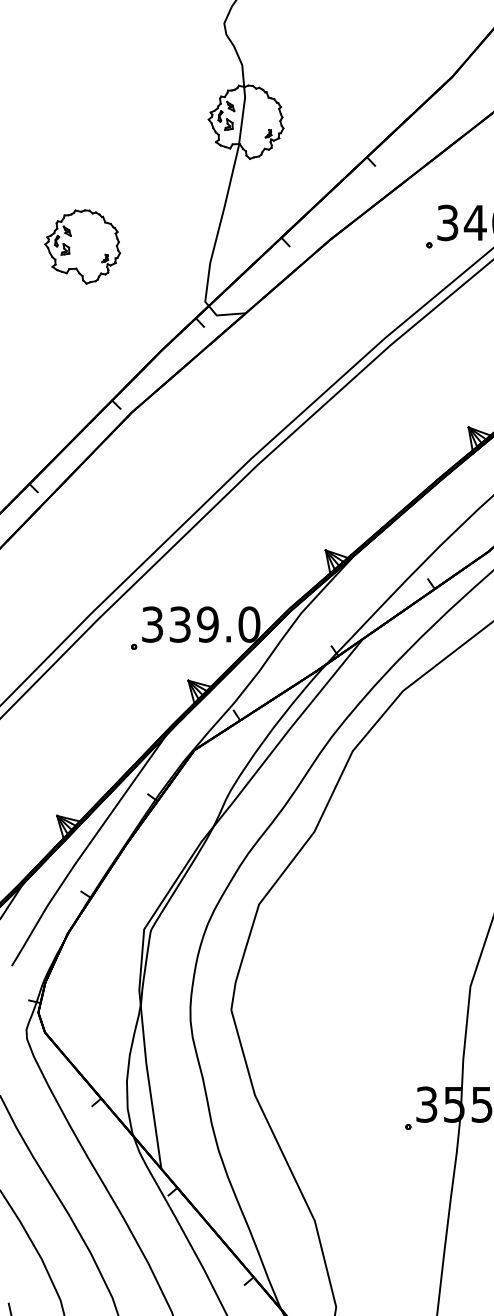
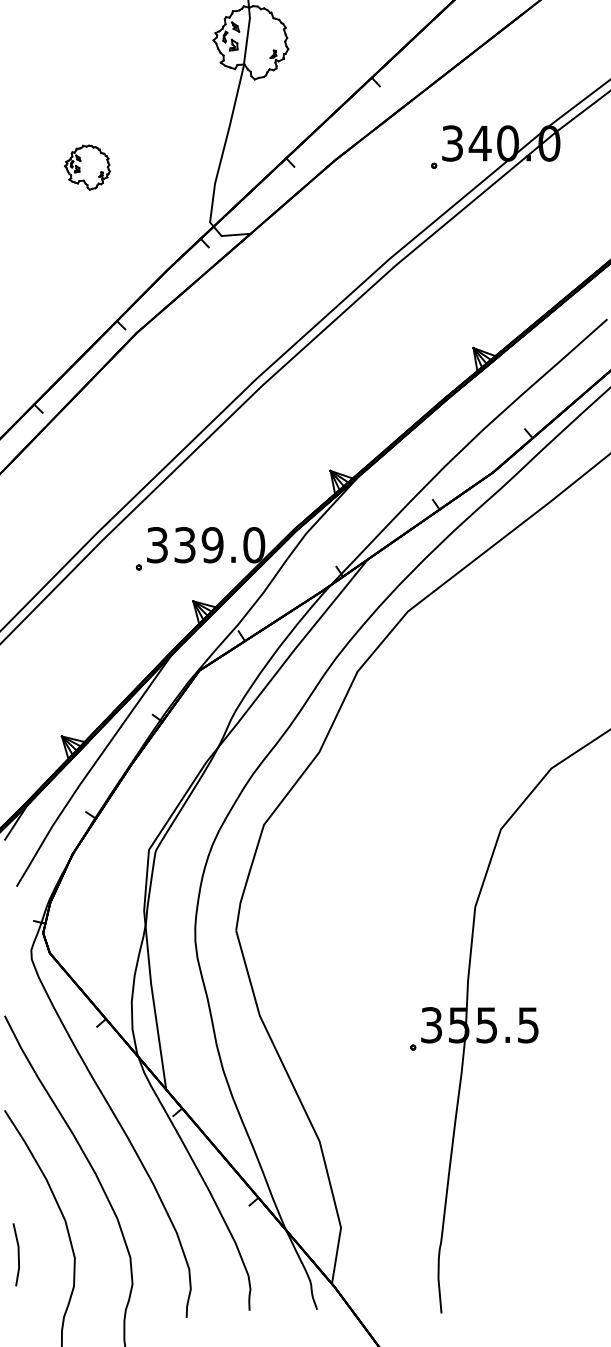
part: (82, 246) -> (87, 167), size x0.6

